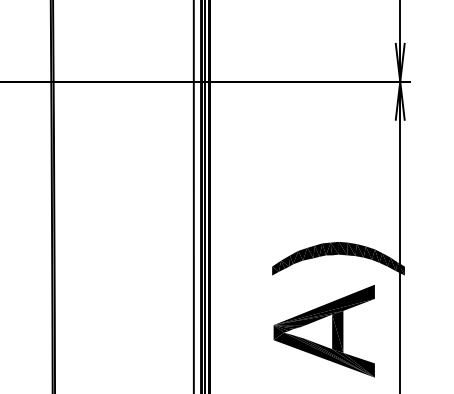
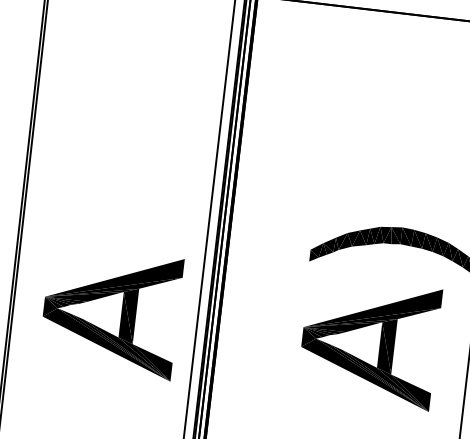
part: (127, 330) -> (109, 311), added

